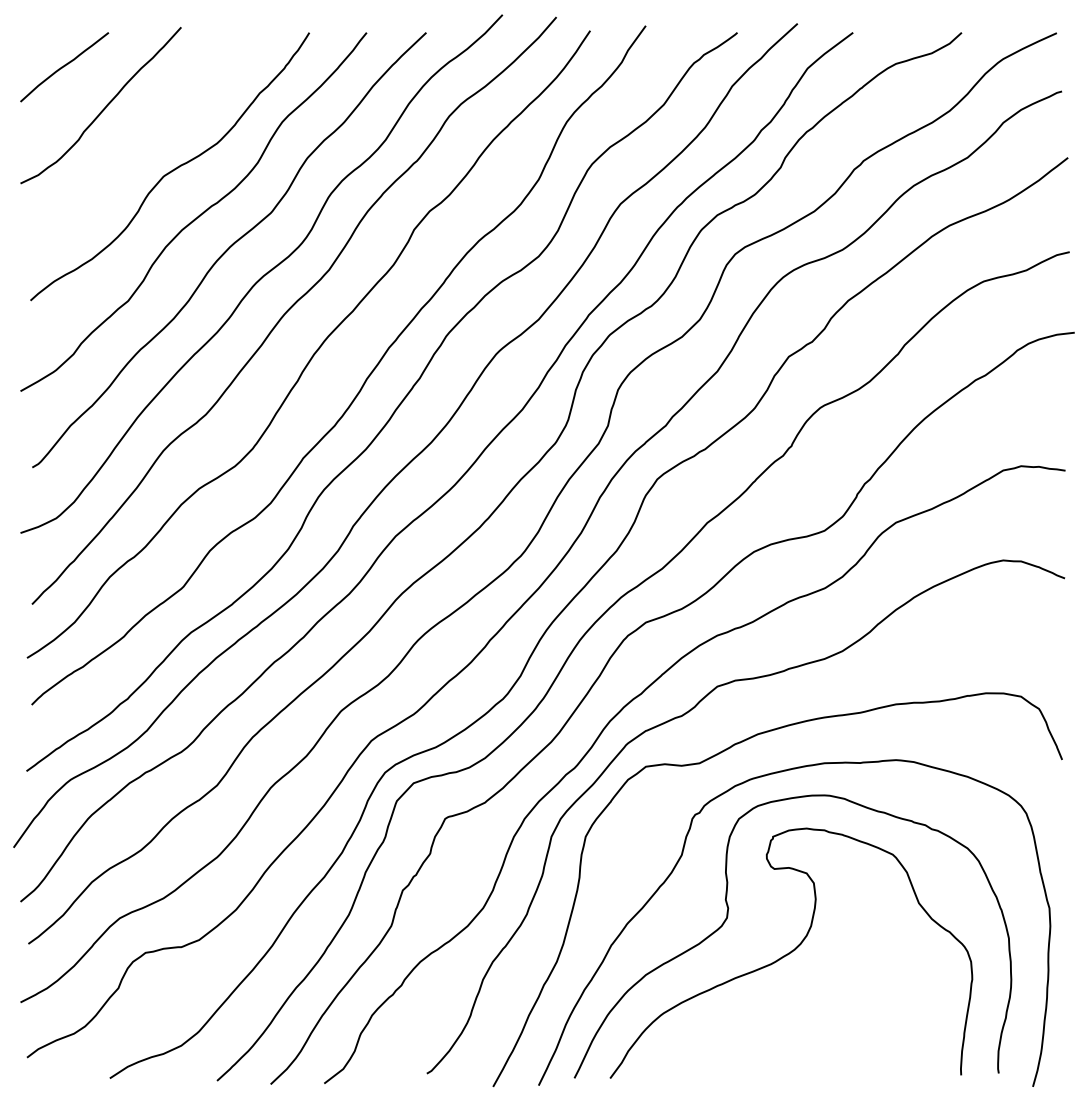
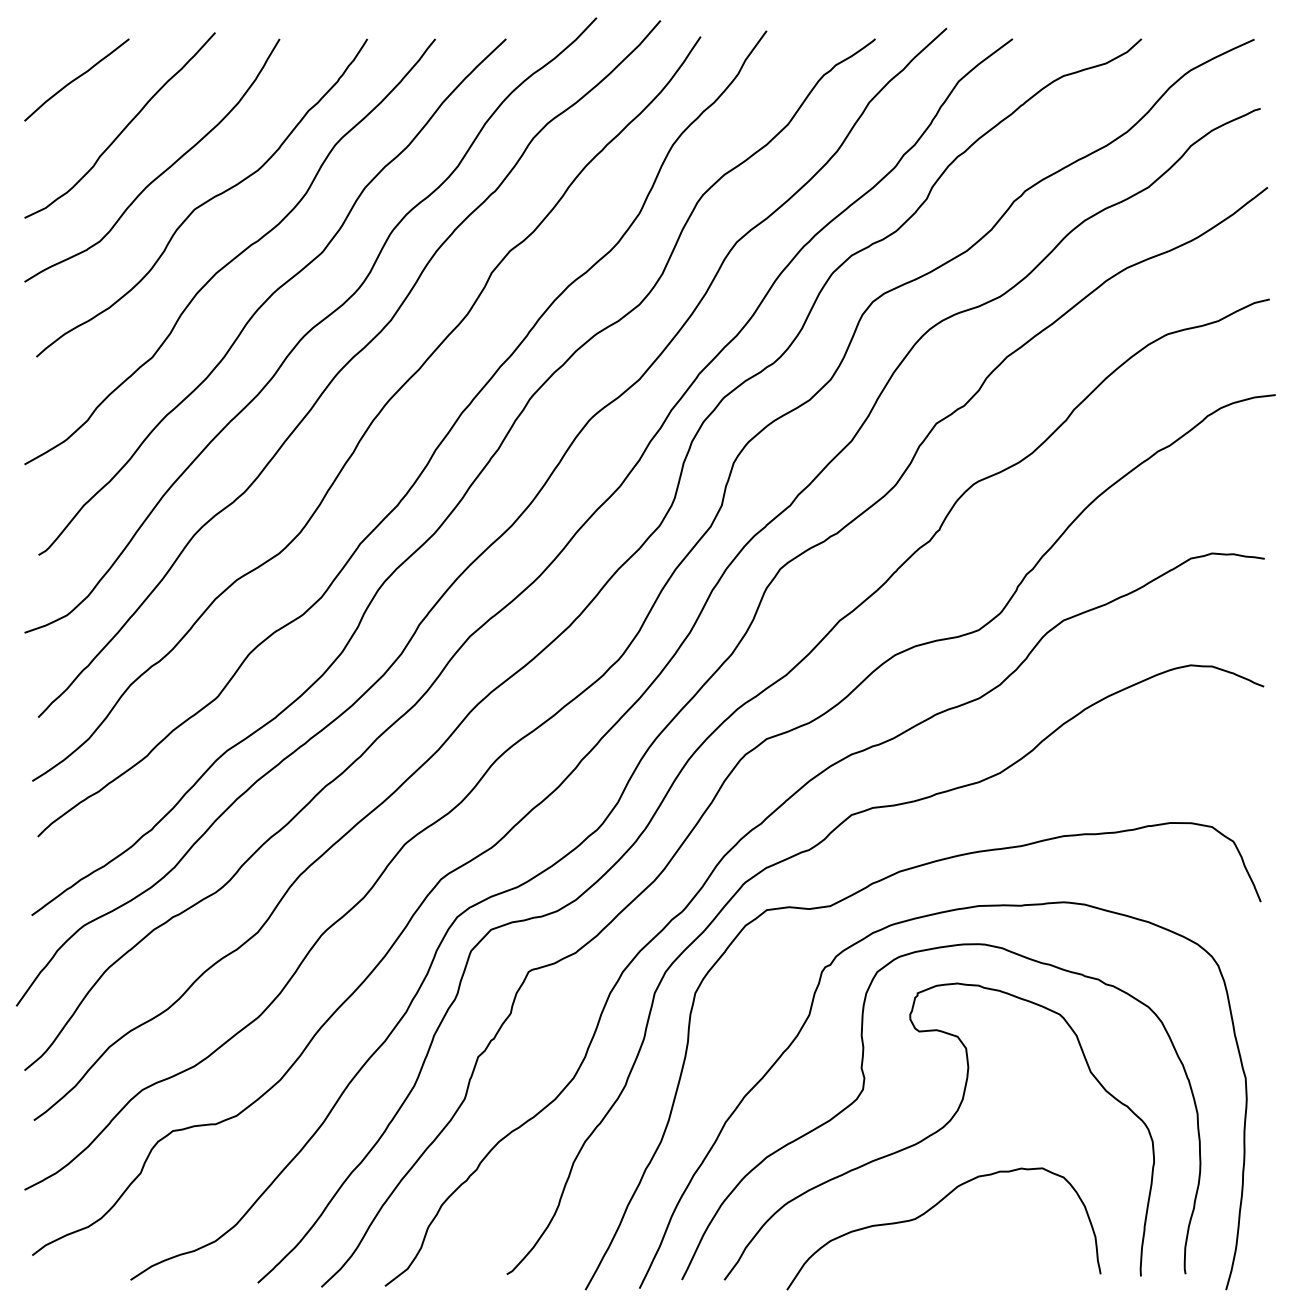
curve: (136, 144) -> (162, 171), added
curve: (784, 1019) -> (931, 1210), added

